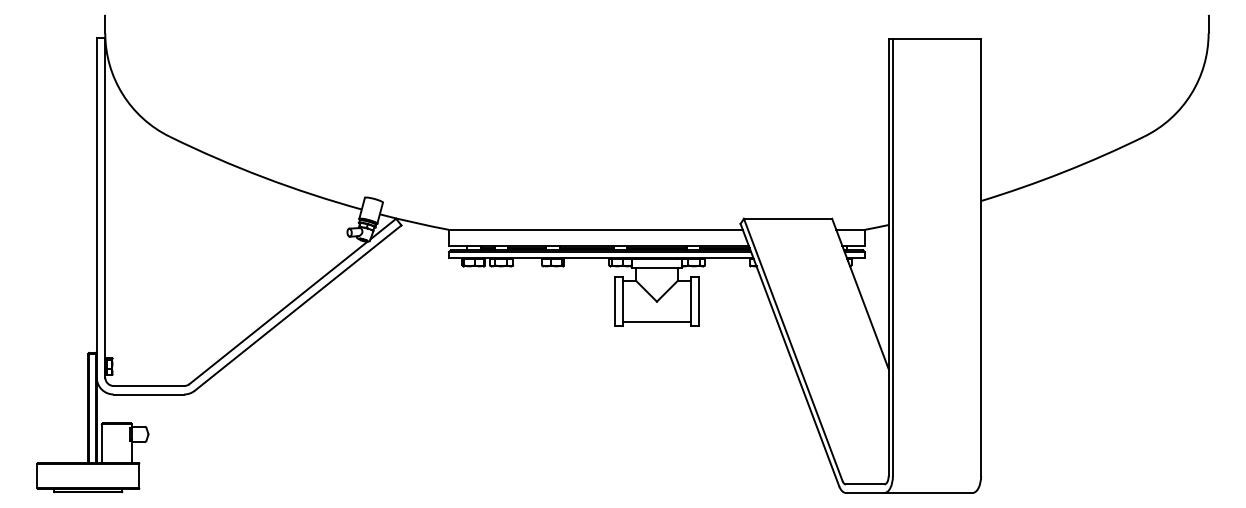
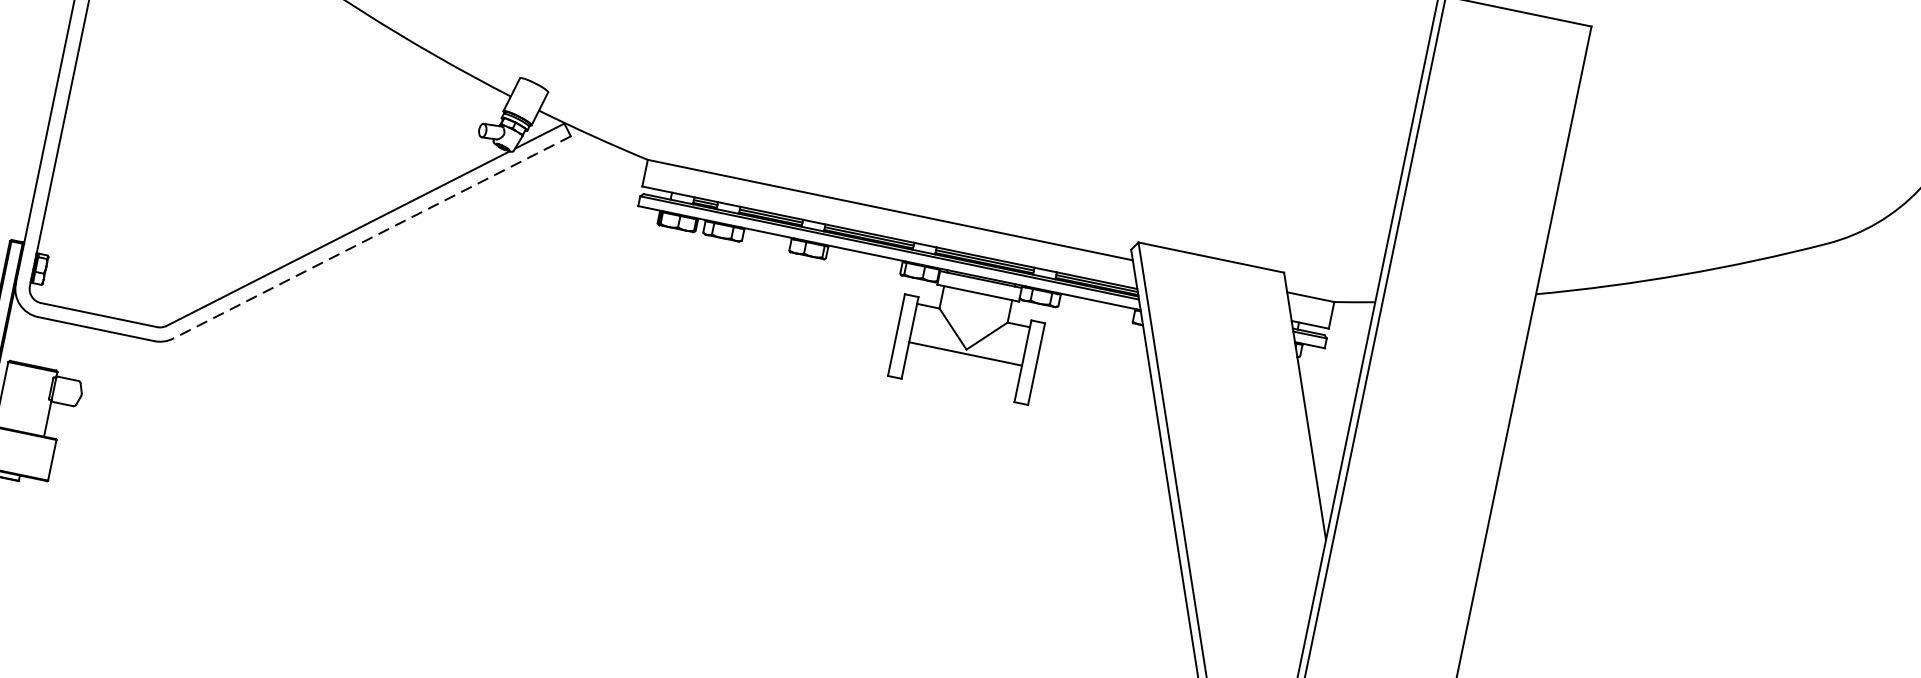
line: (297, 308) -> (370, 237), solid -> dashed
line: (656, 322) -> (964, 354), moved

